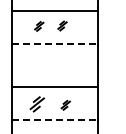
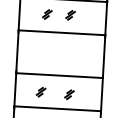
line: (55, 43) -> (62, 32), dashed -> solid
part: (37, 104) -> (41, 92), size x0.62
line: (55, 119) -> (58, 108), dashed -> solid

